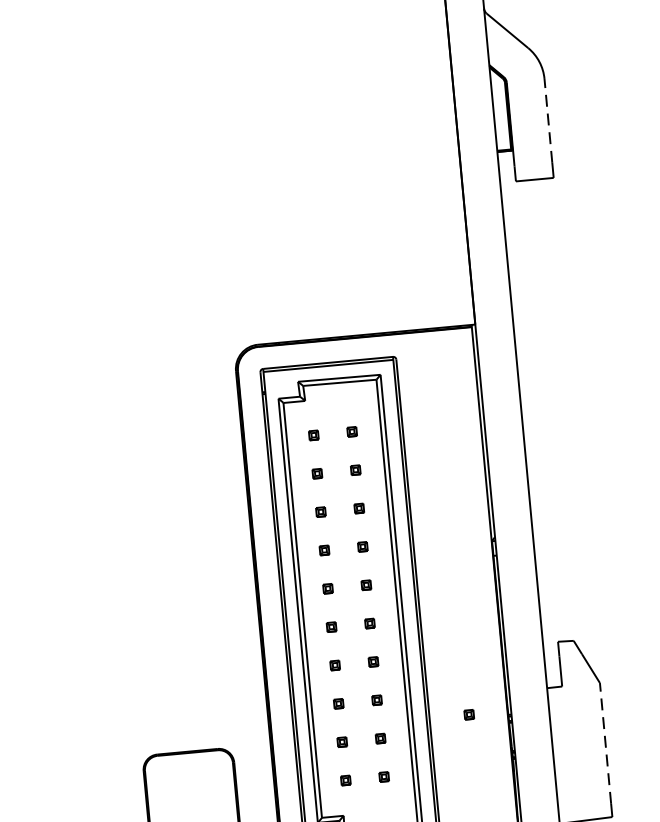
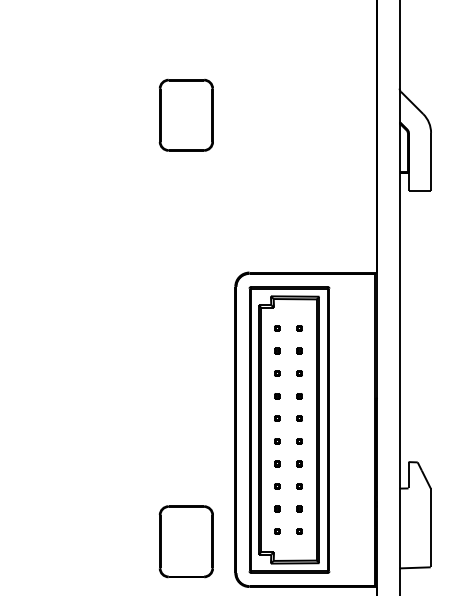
part: (124, 86) -> (185, 114), added
line: (549, 120) -> (431, 157), dashed -> solid
part: (468, 714) -> (352, 499), removed
line: (605, 742) -> (430, 523), dashed -> solid

